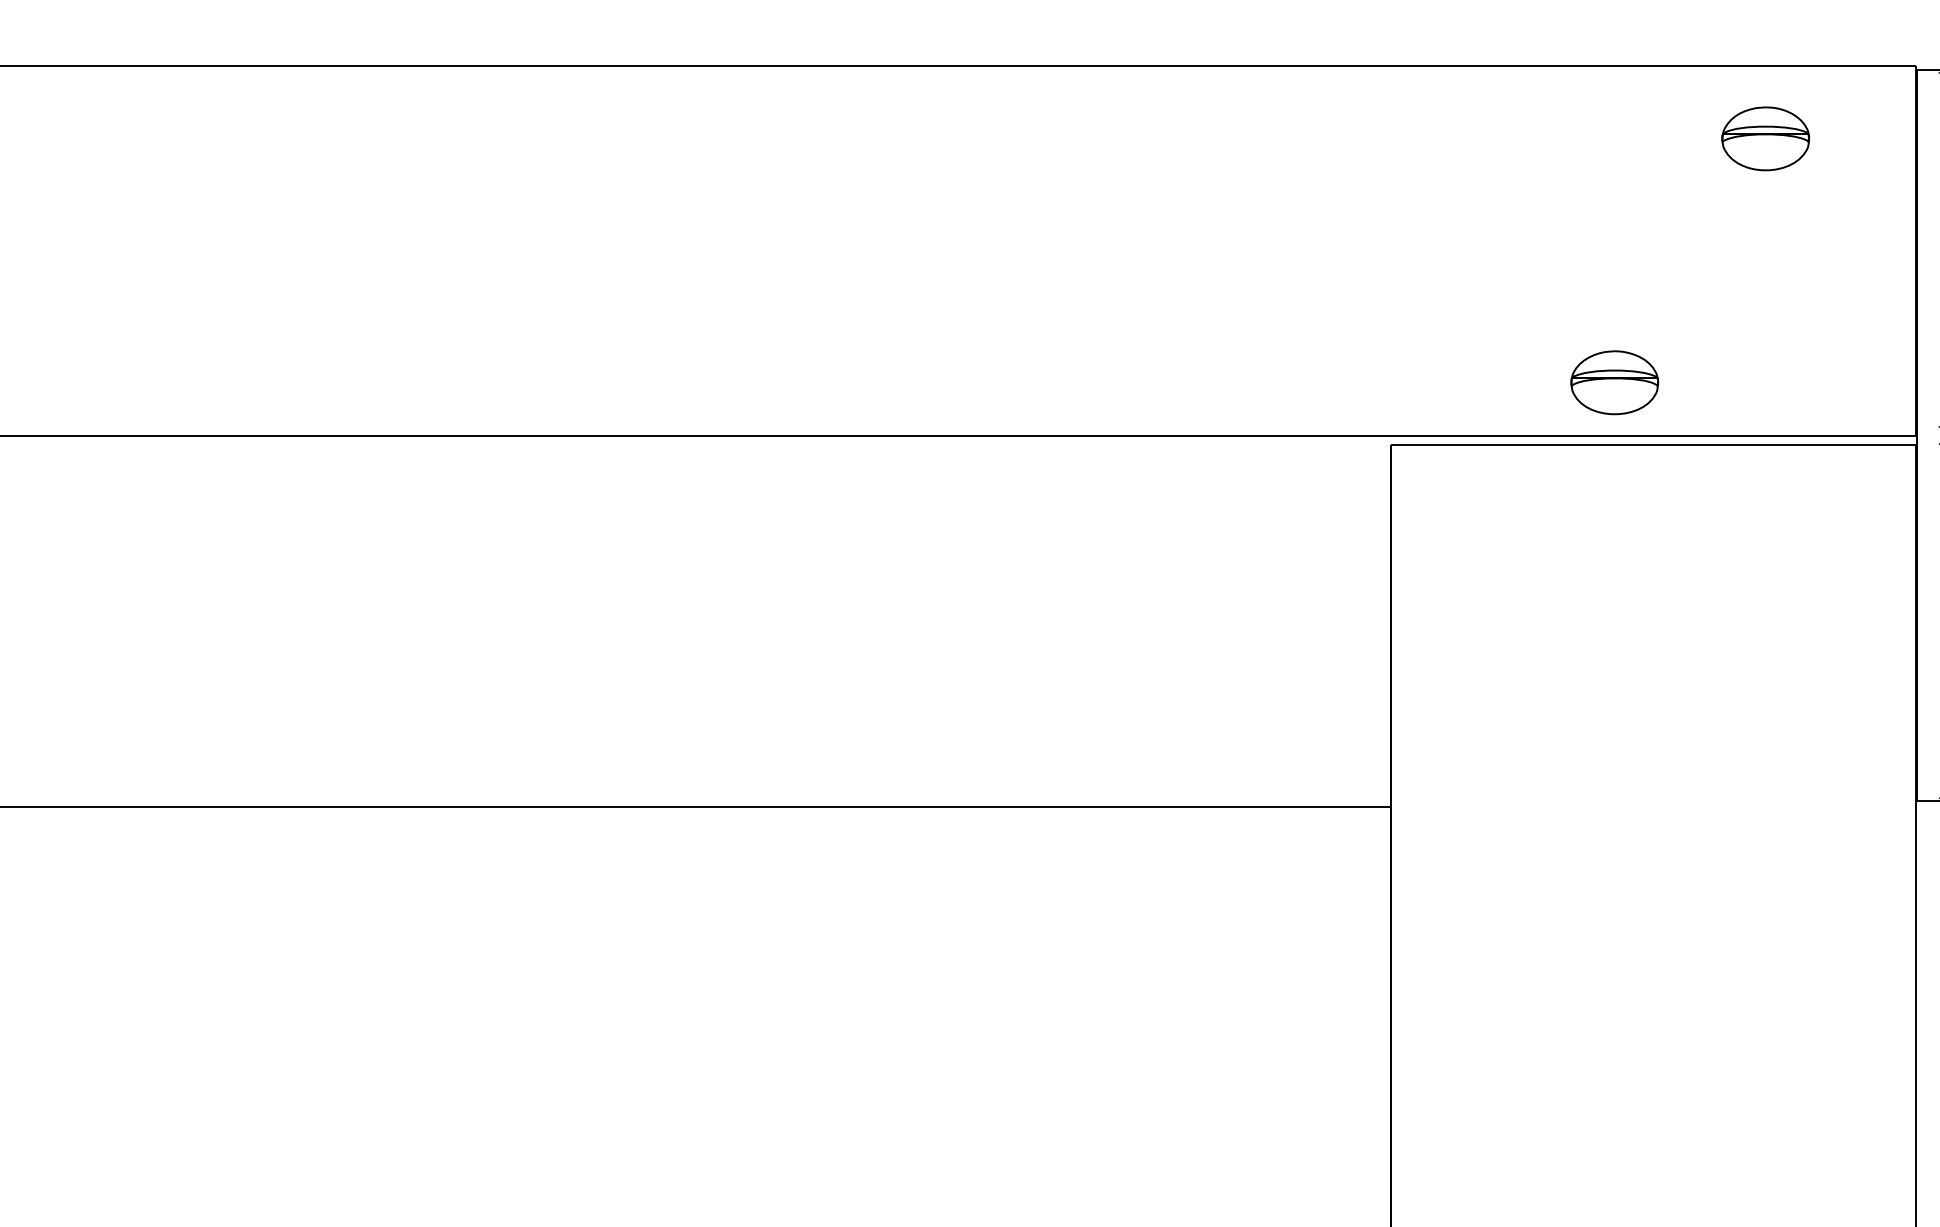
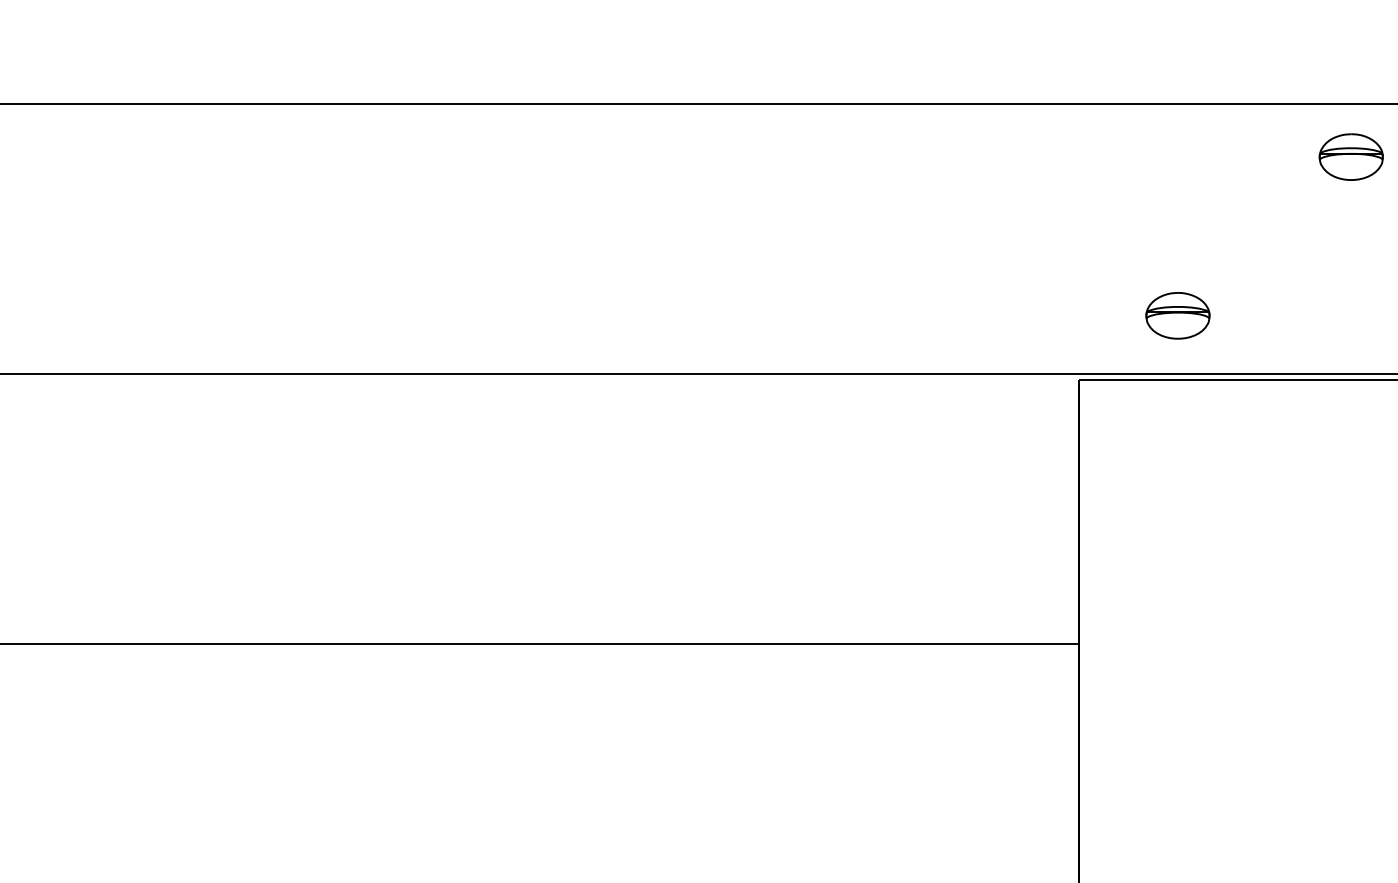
part: (1614, 382) -> (1177, 315), moved

